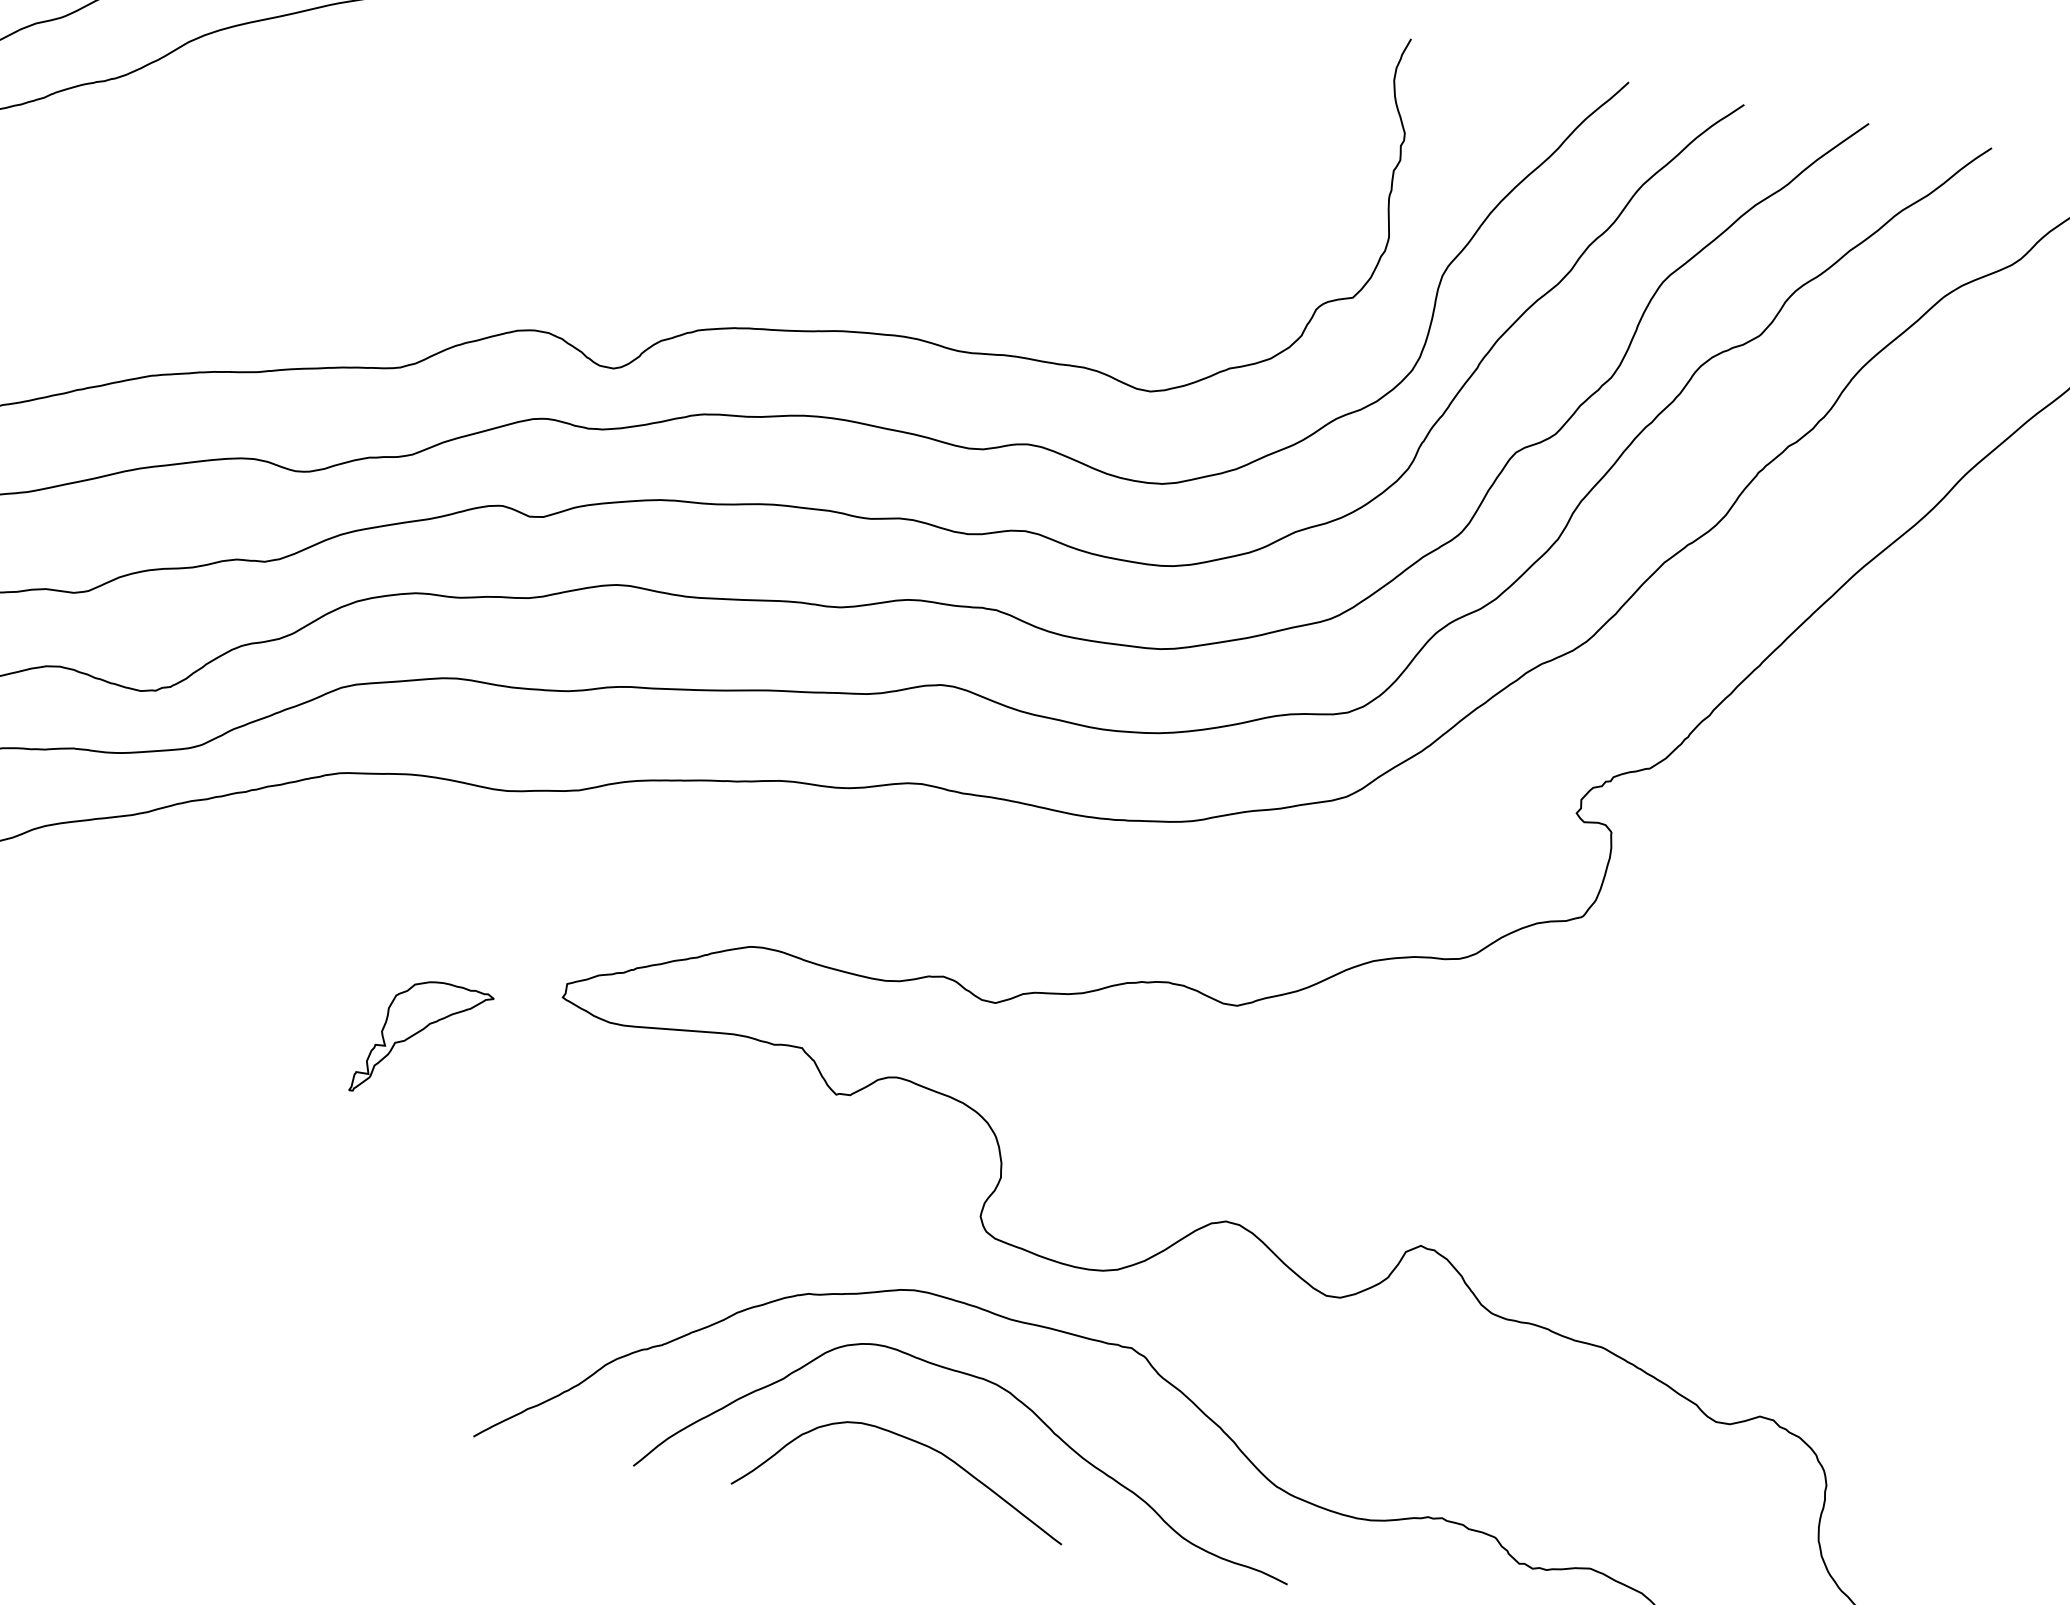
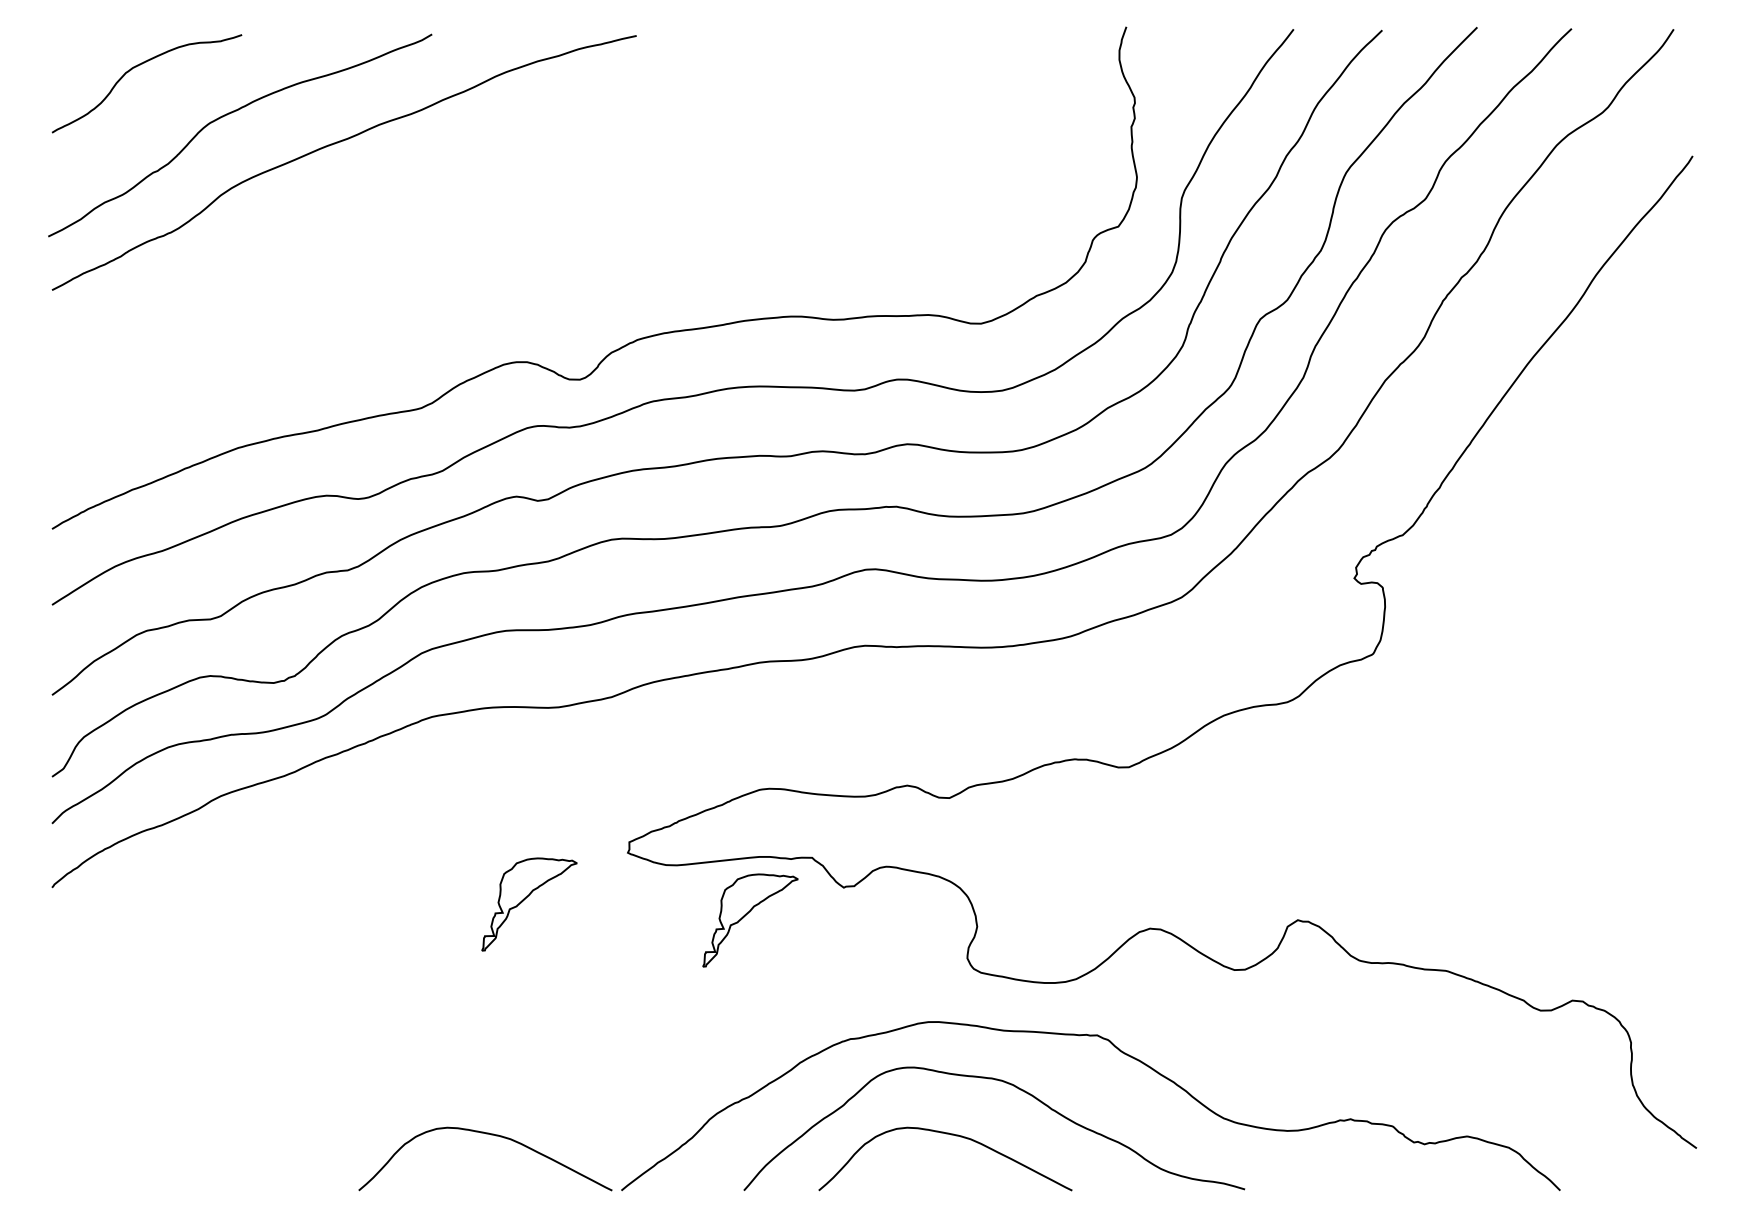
part: (702, 1107) -> (746, 915), added
curve: (317, 1333) -> (491, 1135), added

